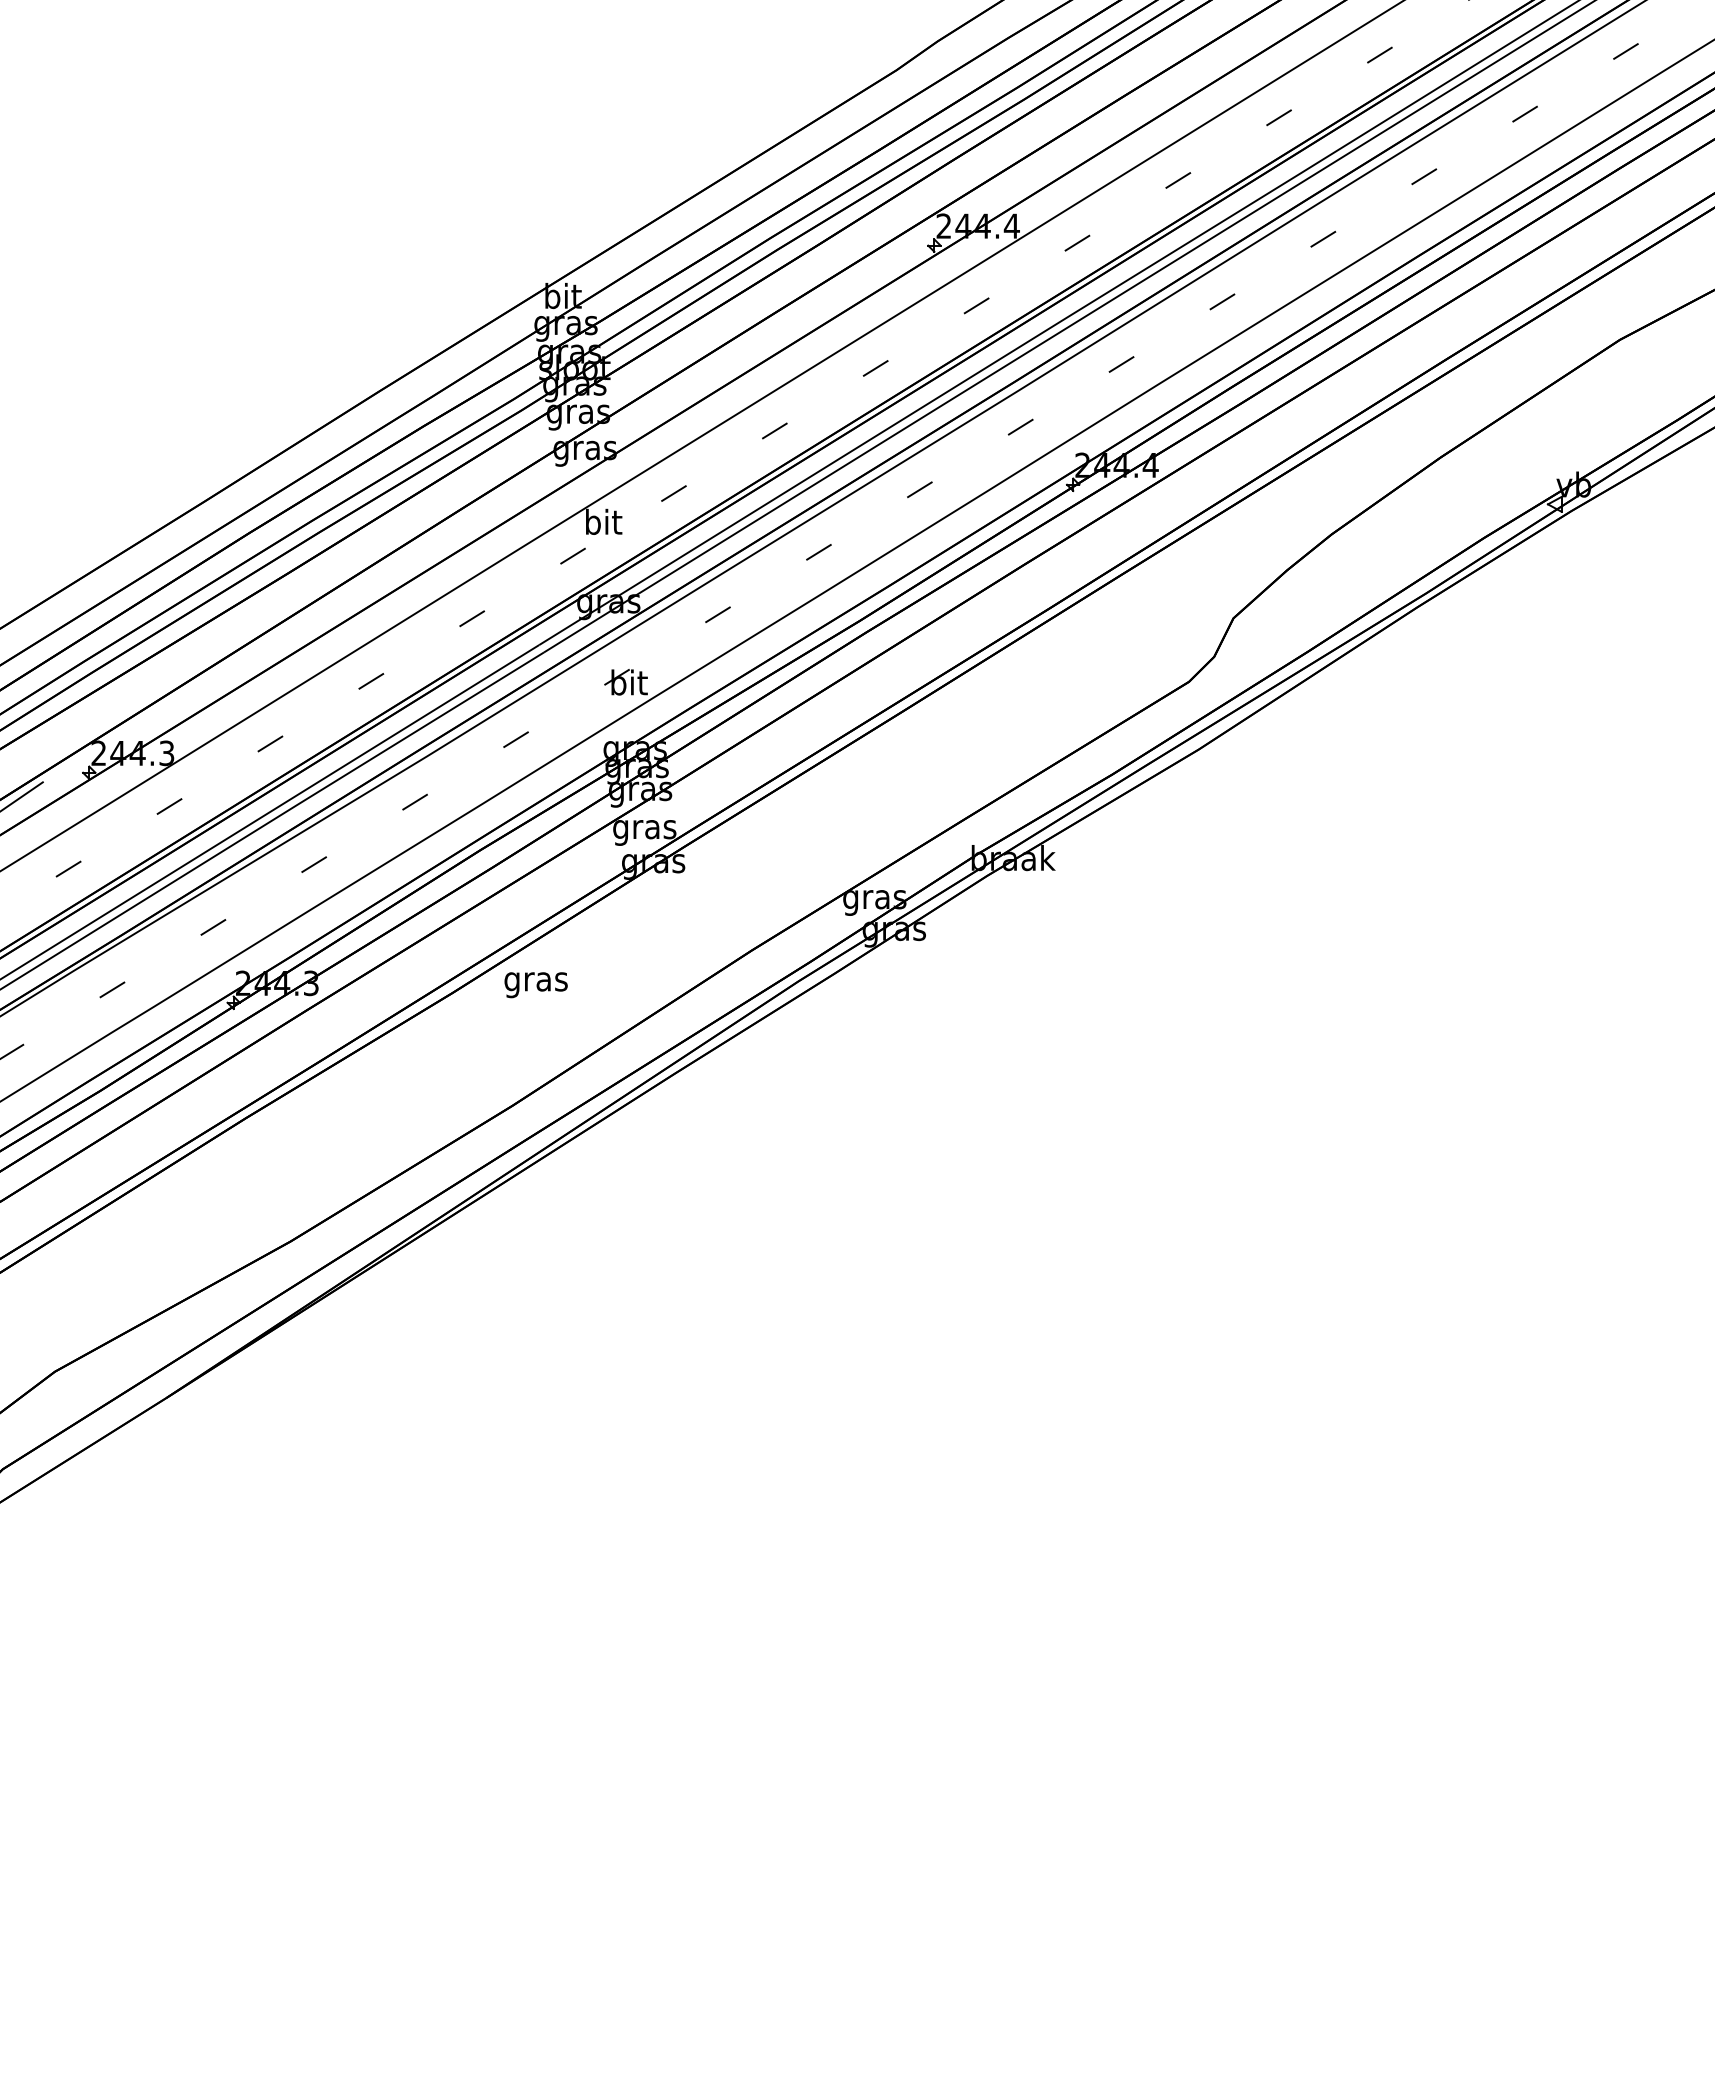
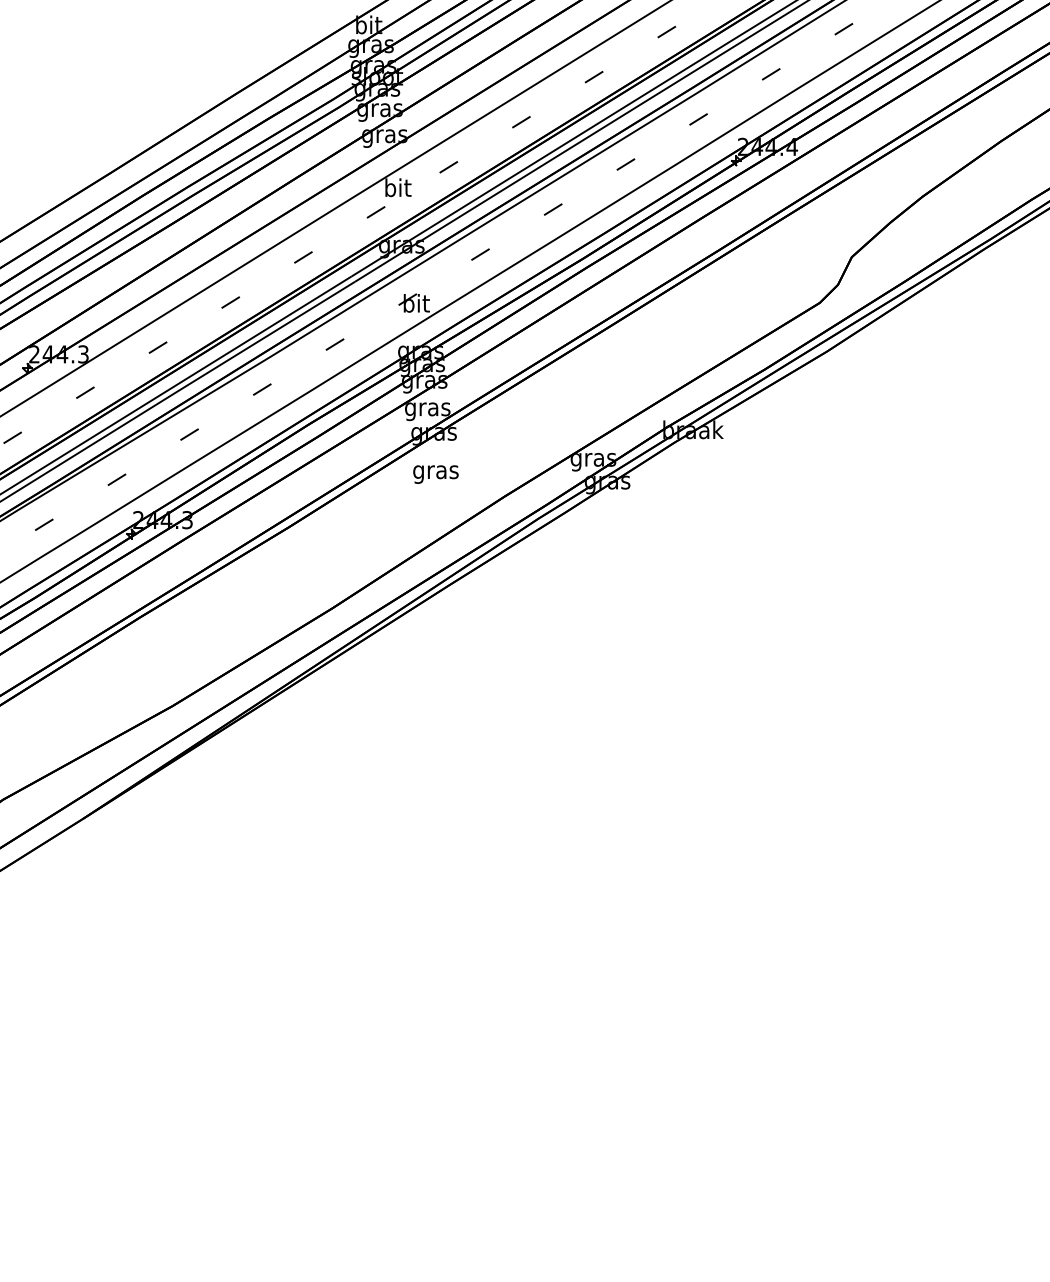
text: (535, 985) -> (435, 474), moved

